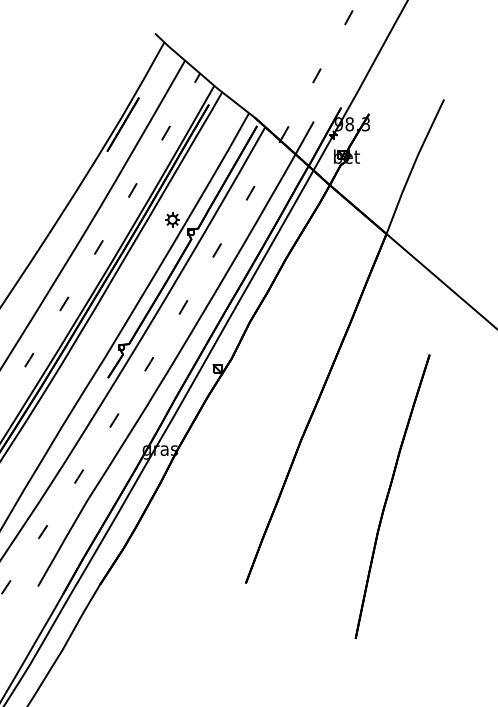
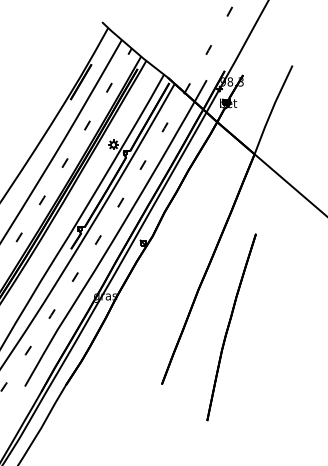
part: (392, 496) -> (231, 327), moved

